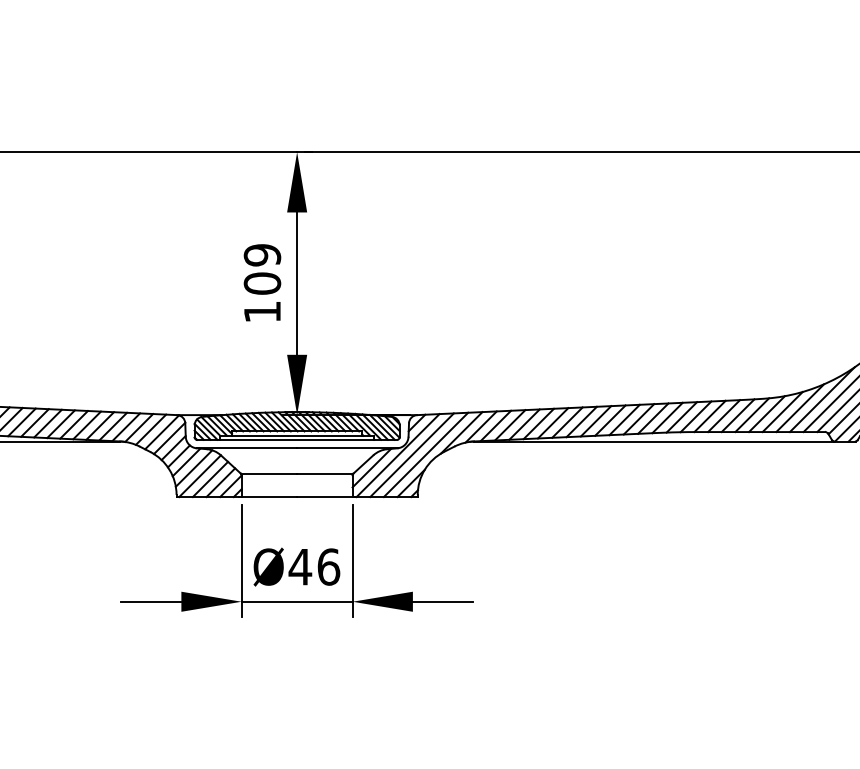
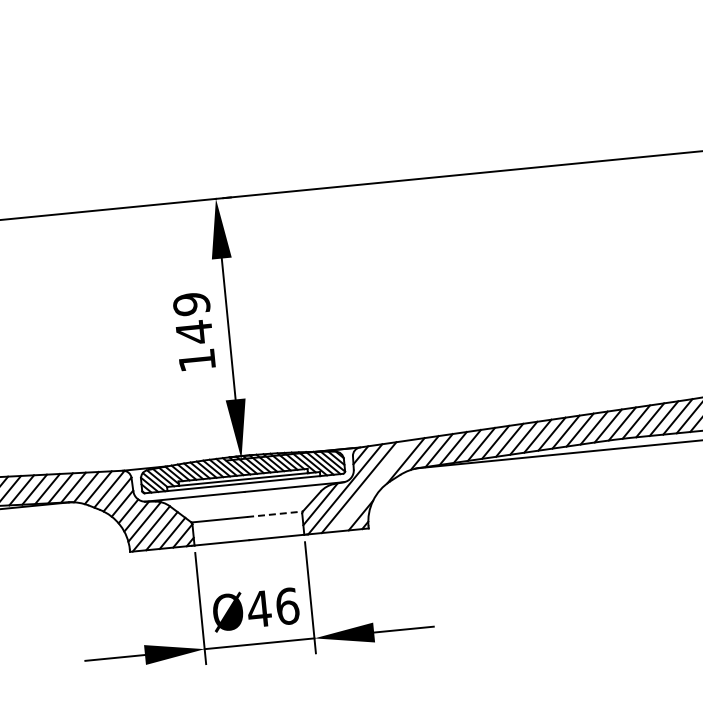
text: (262, 283) -> (194, 332), 109 -> 149
line: (425, 454) -> (372, 485), removed
line: (325, 473) -> (275, 514), solid -> dashed

